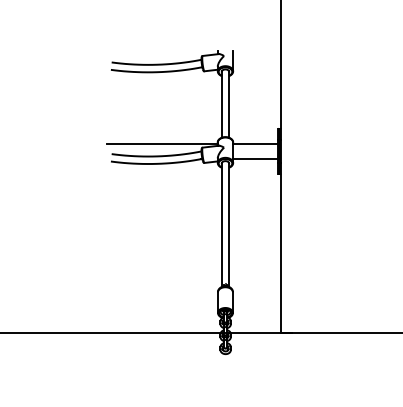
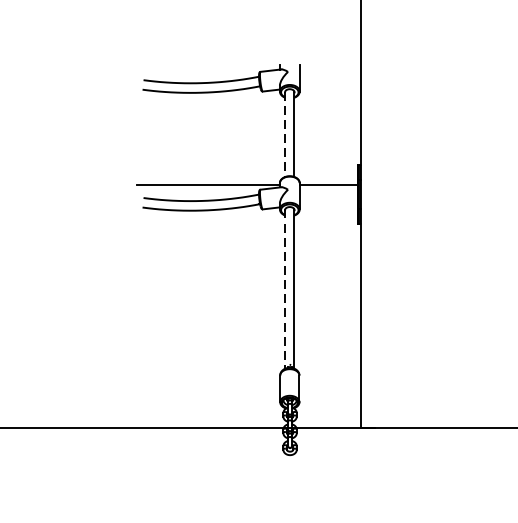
line: (221, 105) -> (284, 135), solid -> dashed
line: (255, 159) -> (328, 204), removed
line: (221, 224) -> (284, 288), solid -> dashed

